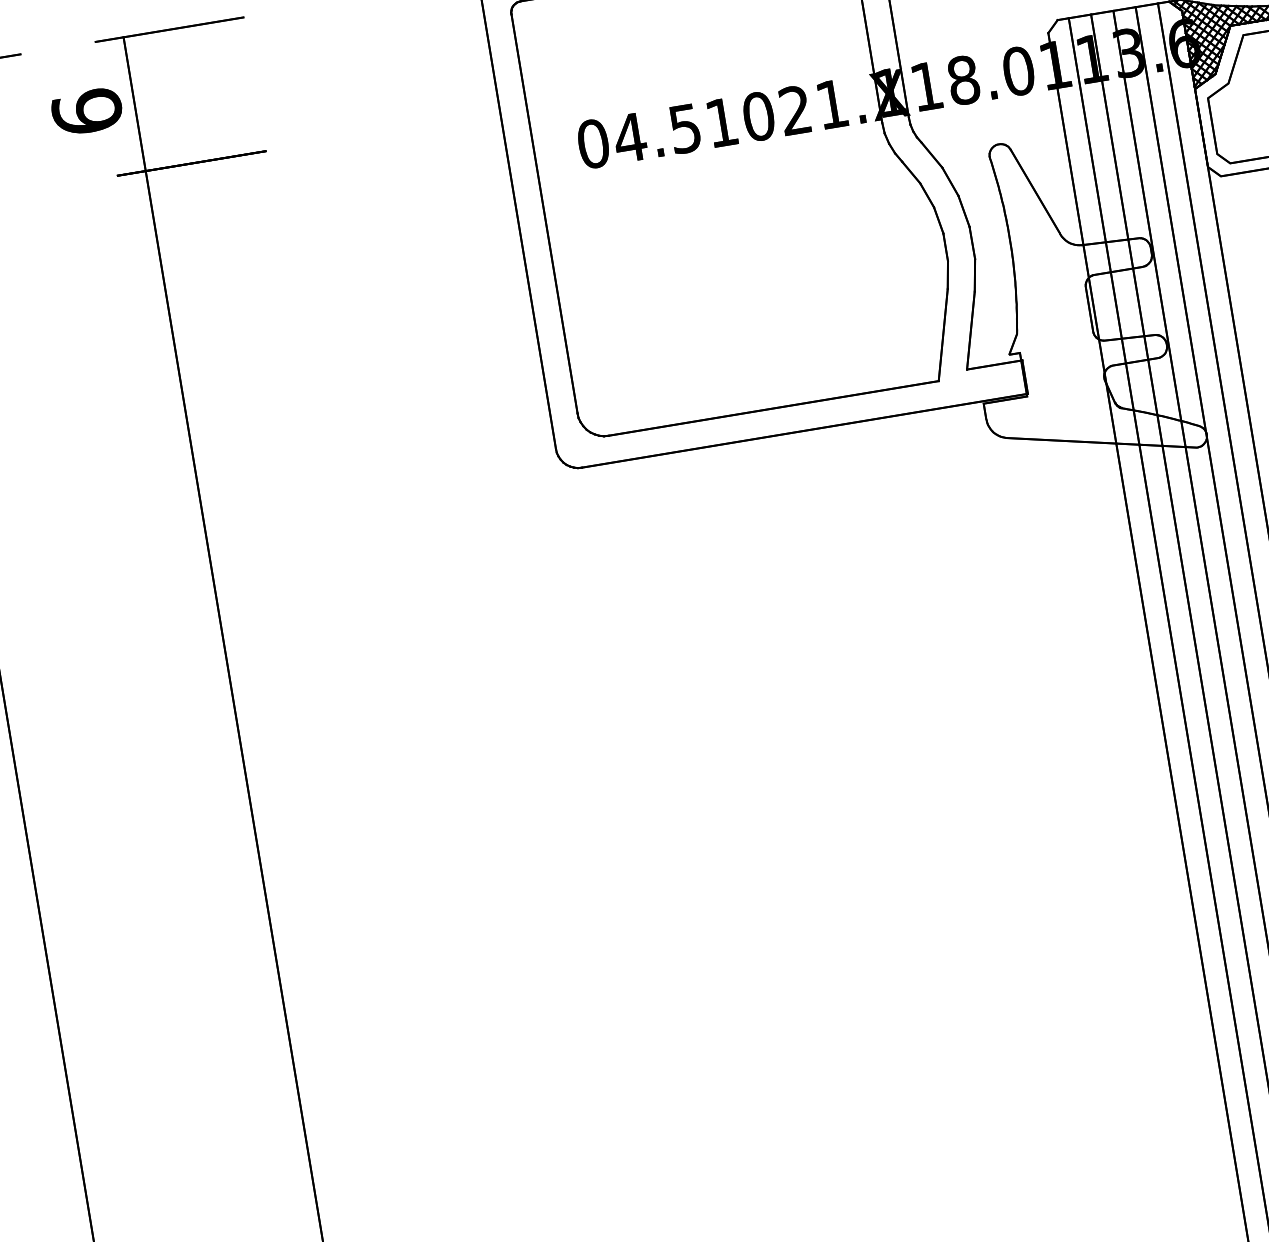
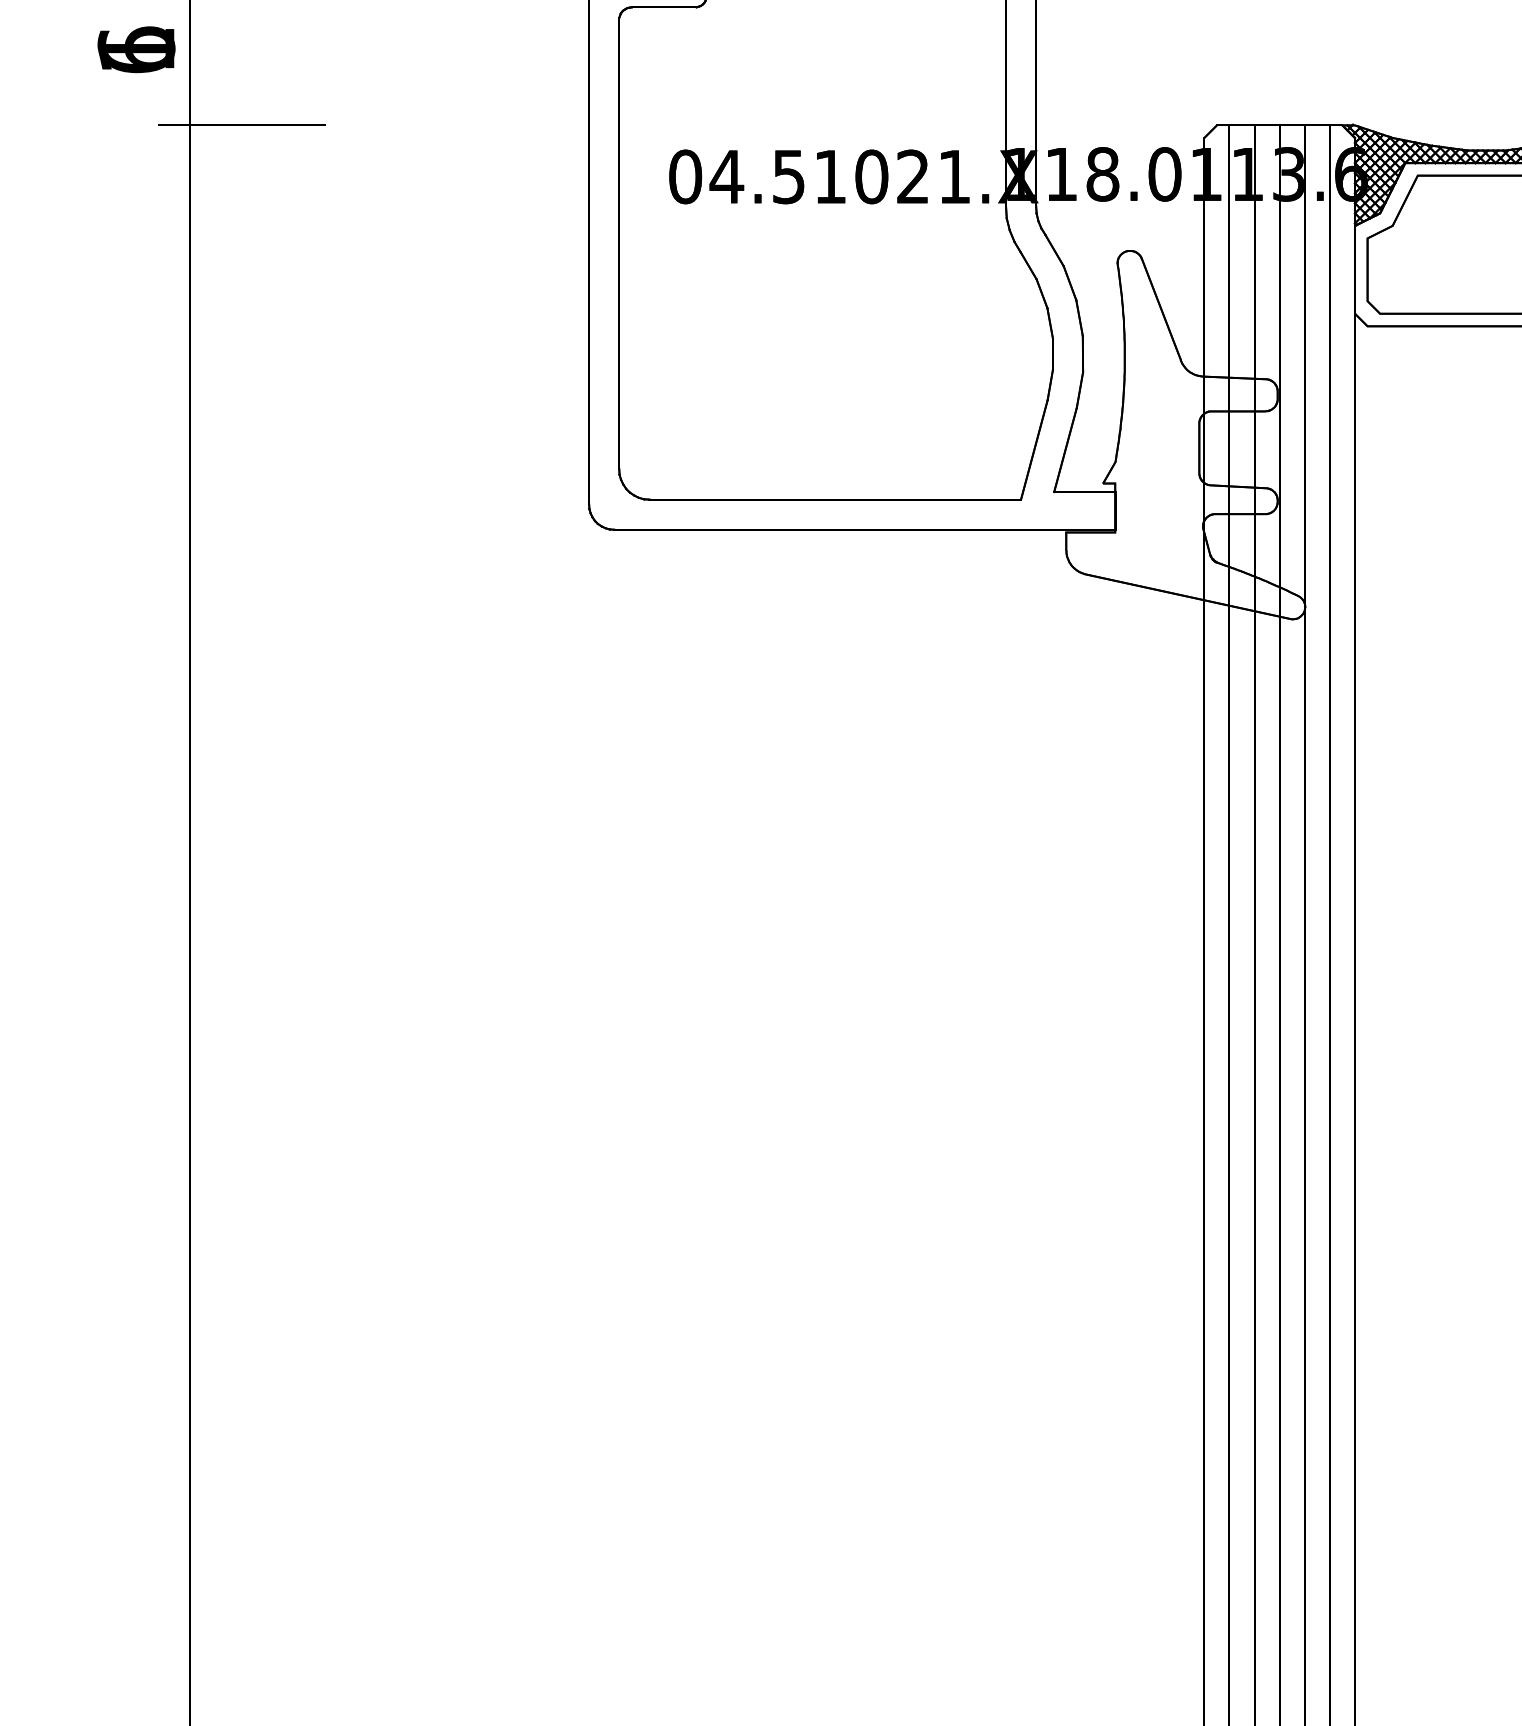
text: (87, 111) -> (136, 49), 6 -> 1

